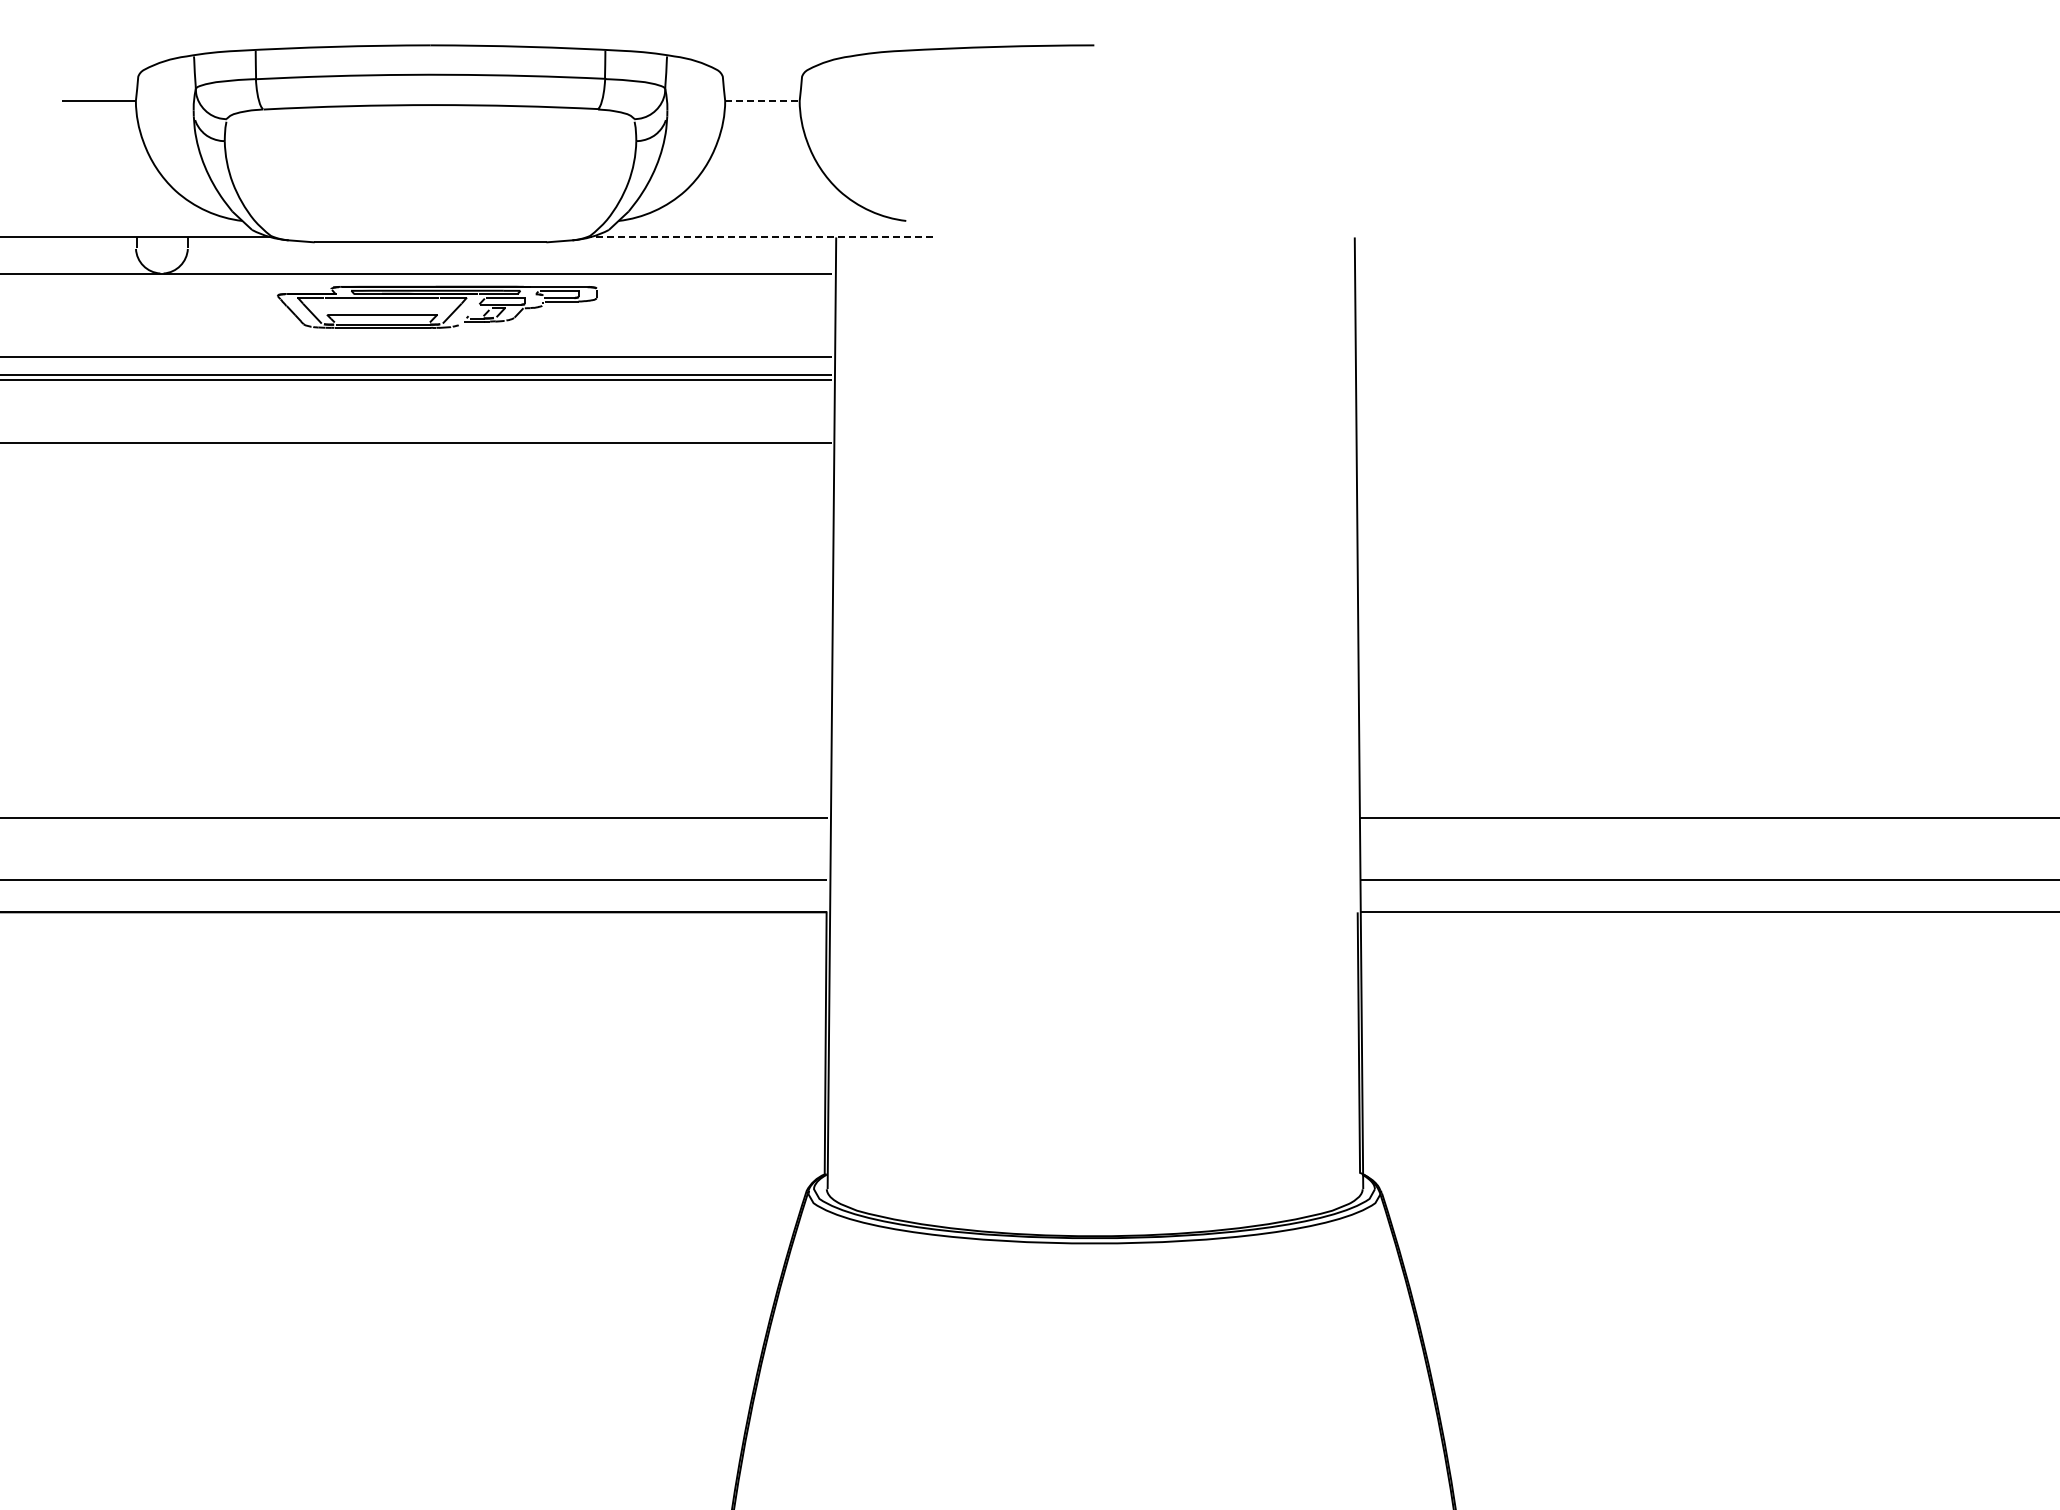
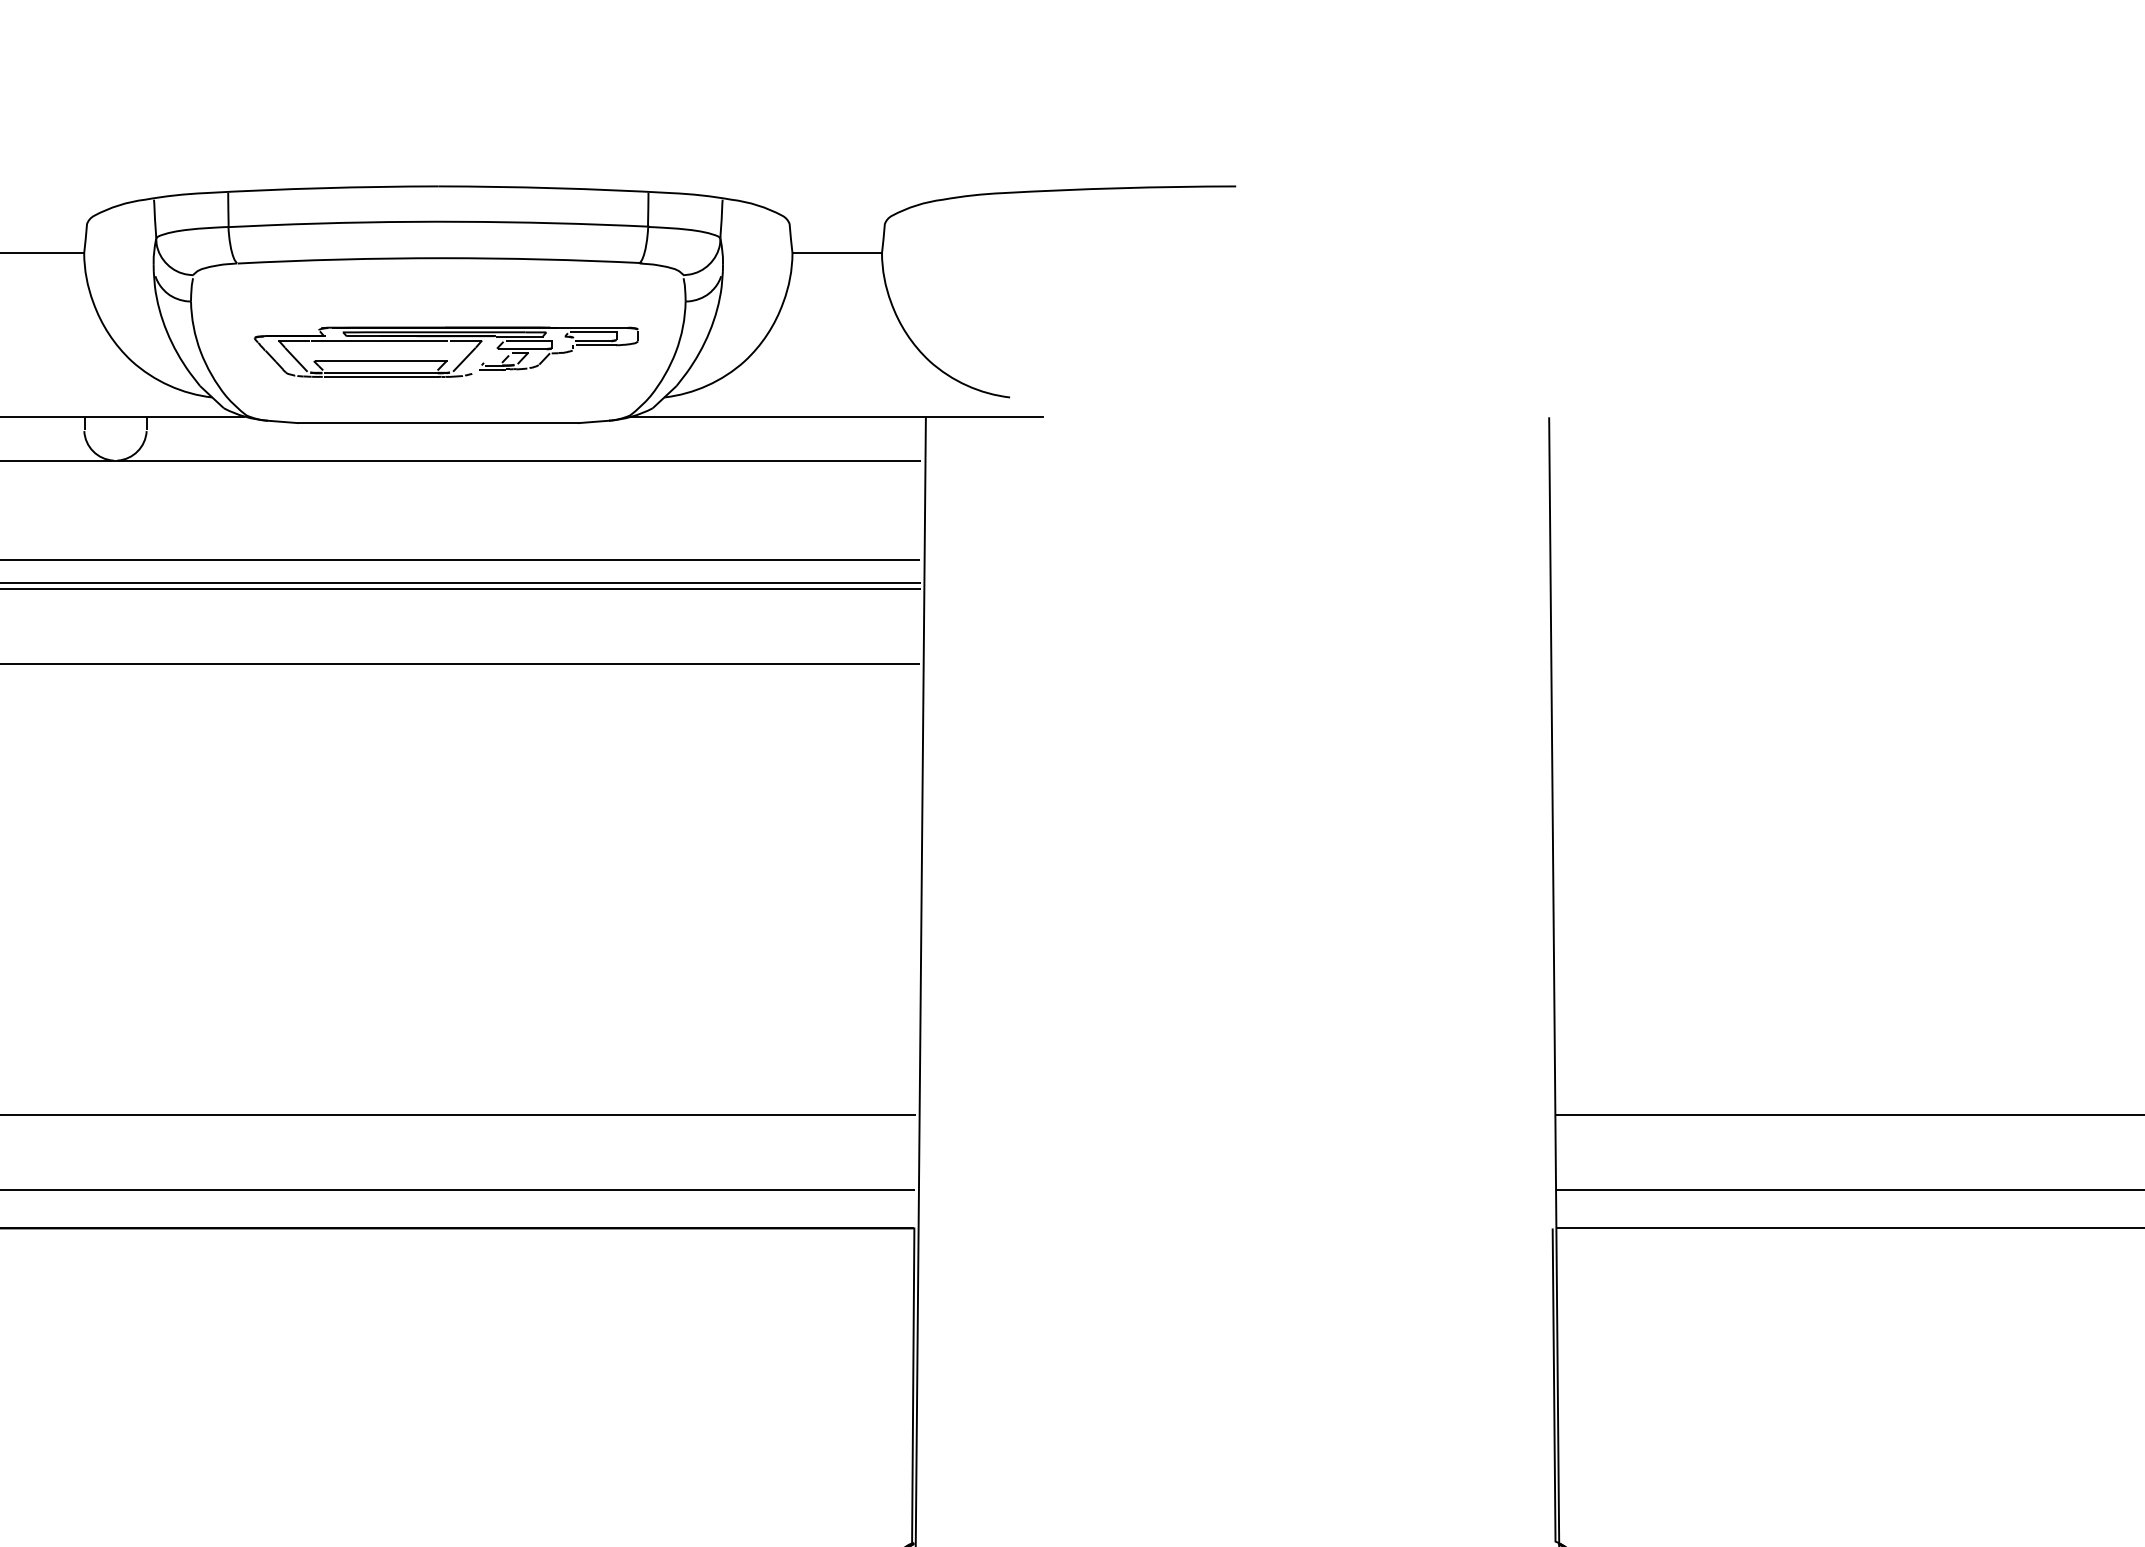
line: (762, 100) -> (837, 252), dashed -> solid
line: (762, 237) -> (837, 417), dashed -> solid
part: (437, 298) -> (446, 341), moved

